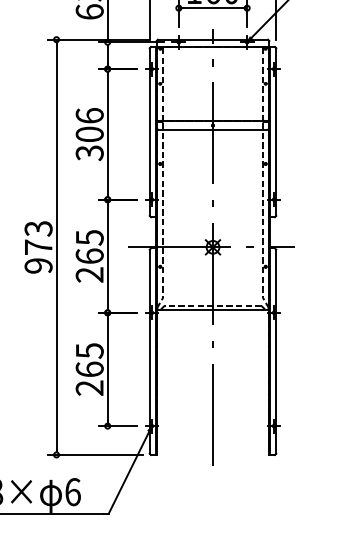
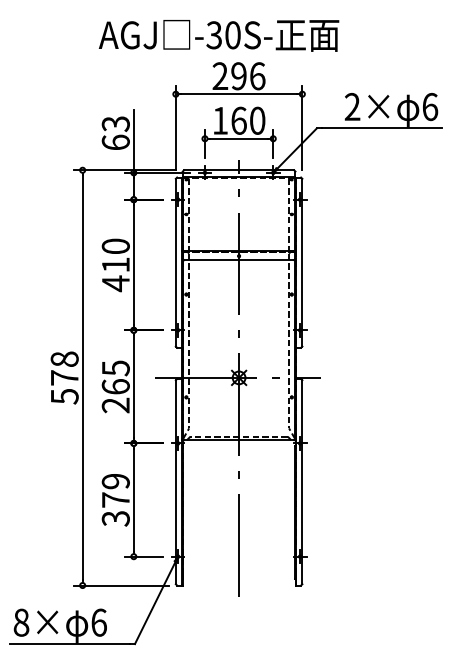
text: (89, 134) -> (115, 265), 306 -> 410
text: (38, 246) -> (64, 377), 973 -> 578
text: (89, 369) -> (115, 500), 265 -> 379

